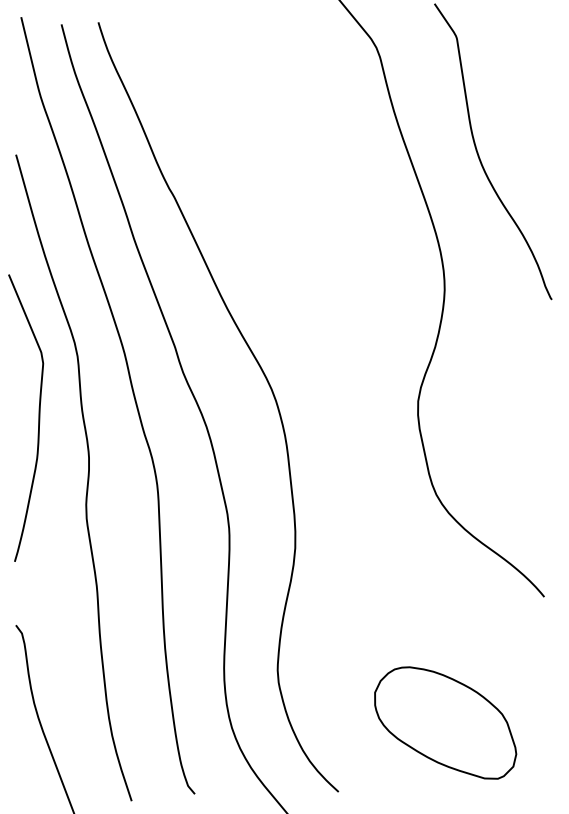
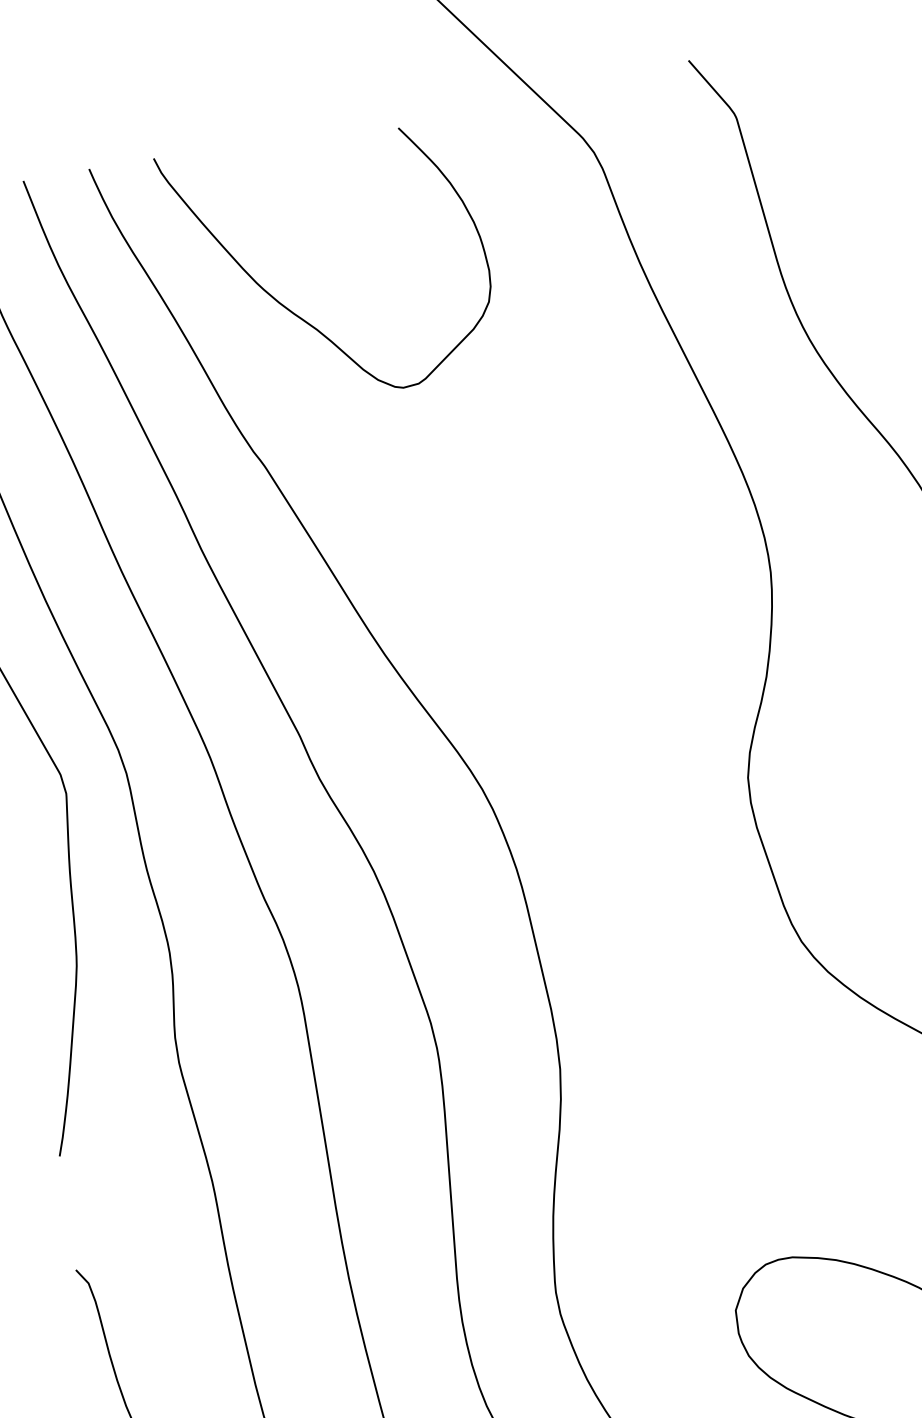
curve: (201, 114) -> (294, 311), added

